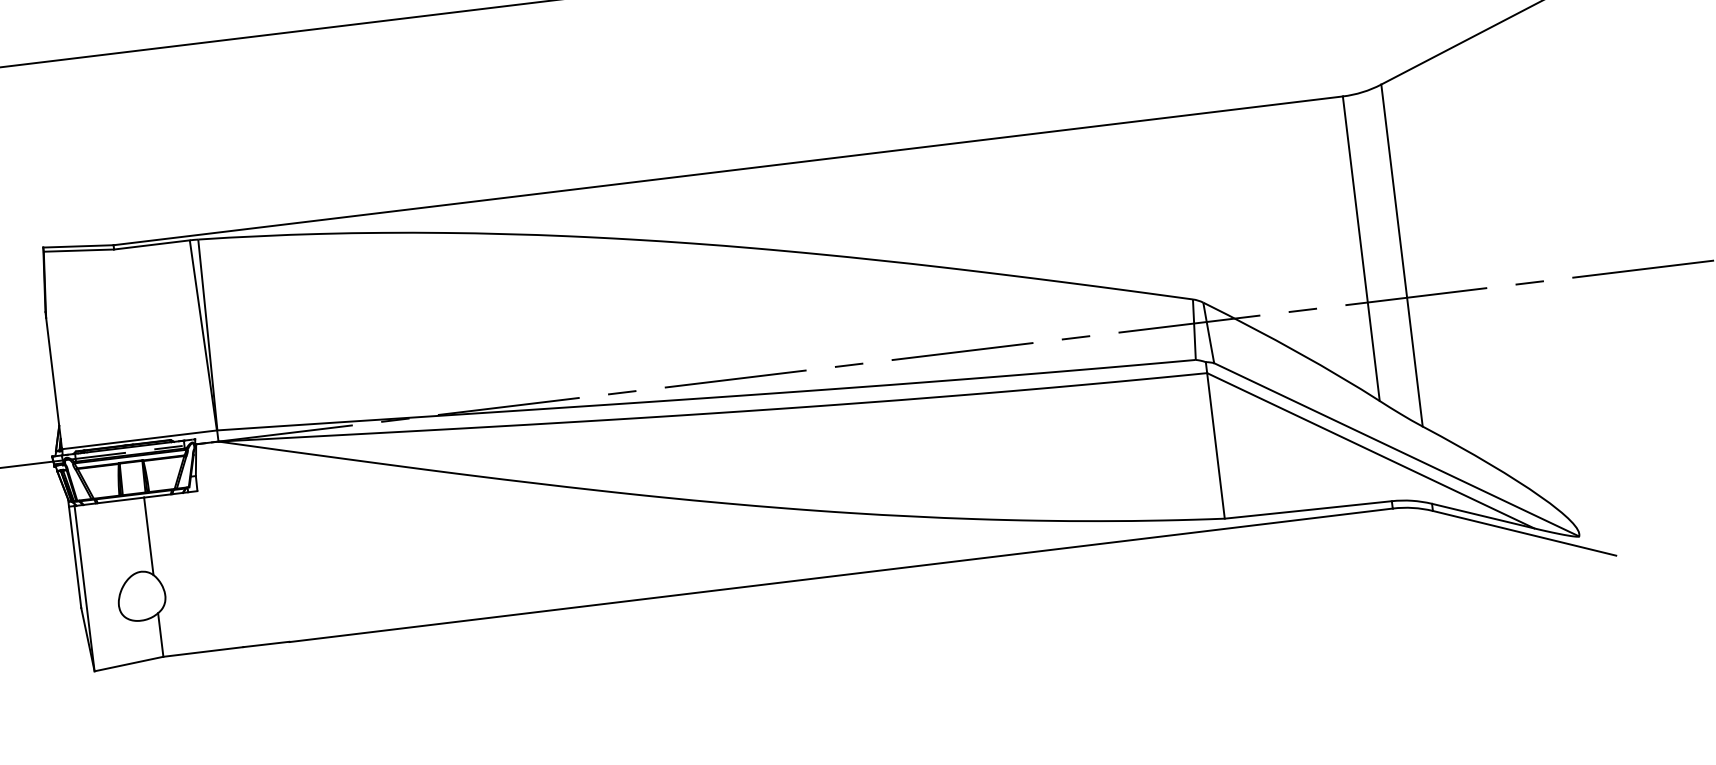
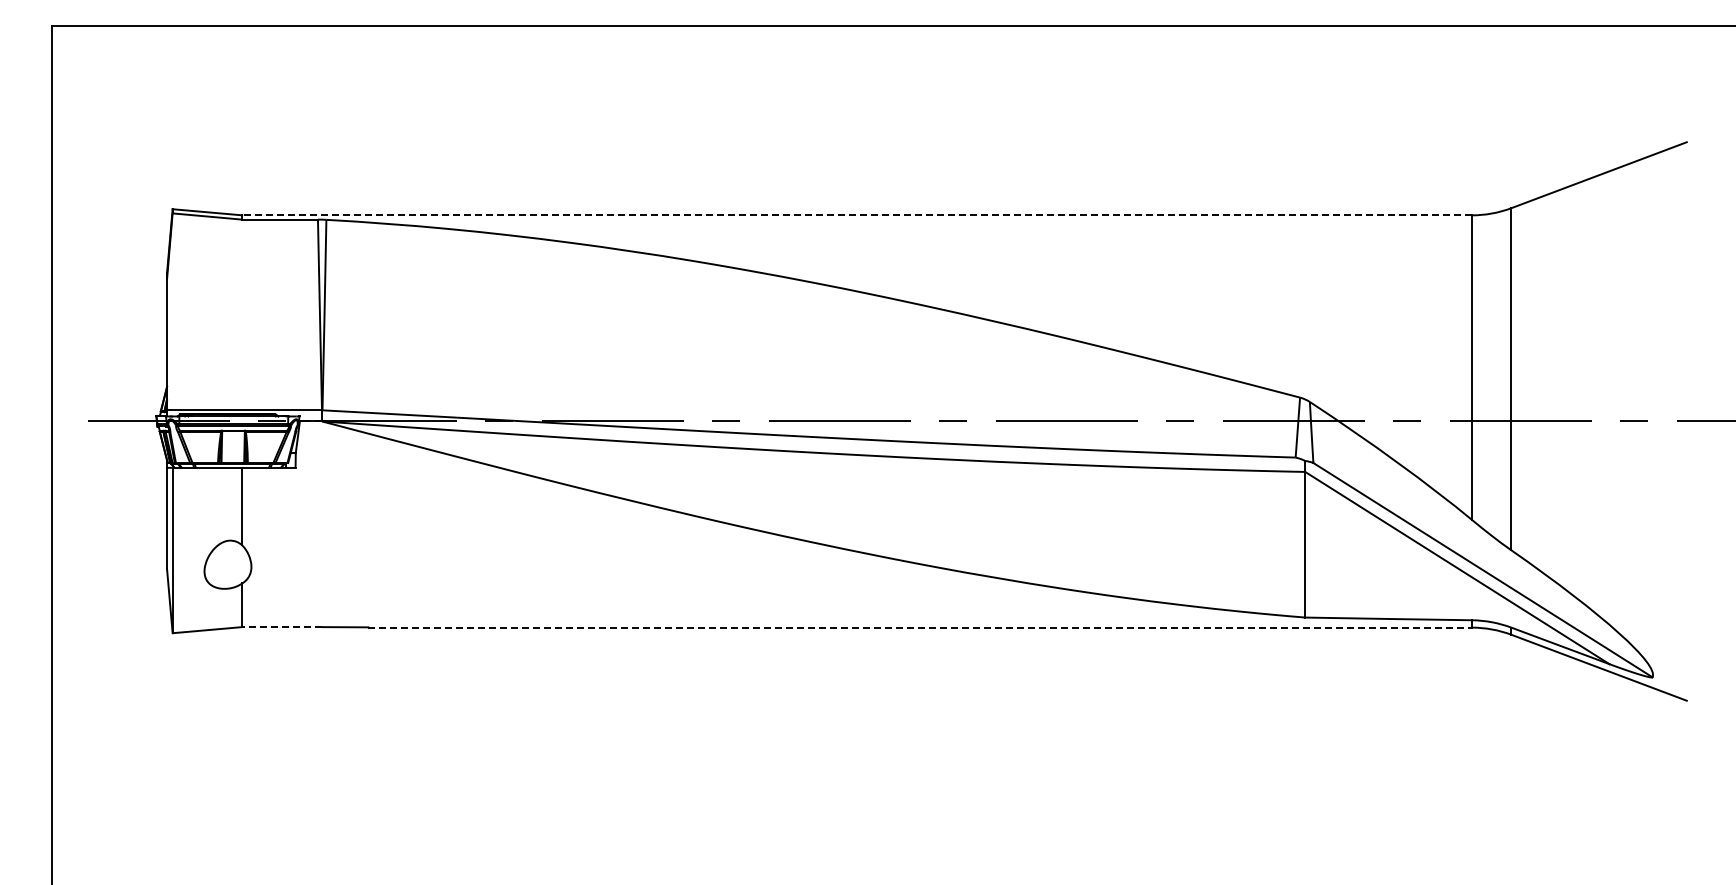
line: (728, 170) -> (857, 215), solid -> dashed
line: (841, 575) -> (920, 627), solid -> dashed
line: (202, 652) -> (281, 627), solid -> dashed

